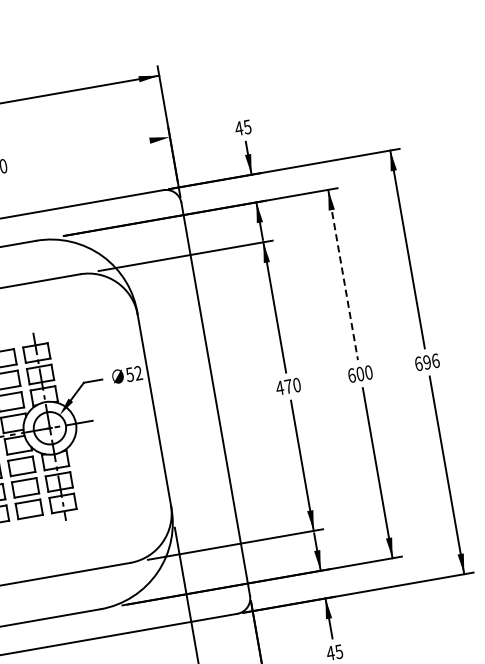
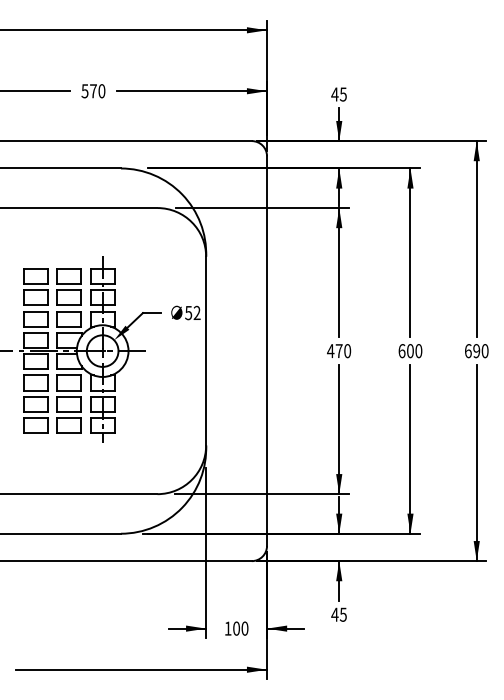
line: (94, 150) -> (192, 91), added
line: (343, 275) -> (410, 253), dashed -> solid
text: (435, 361) -> (484, 351), 696 -> 690

